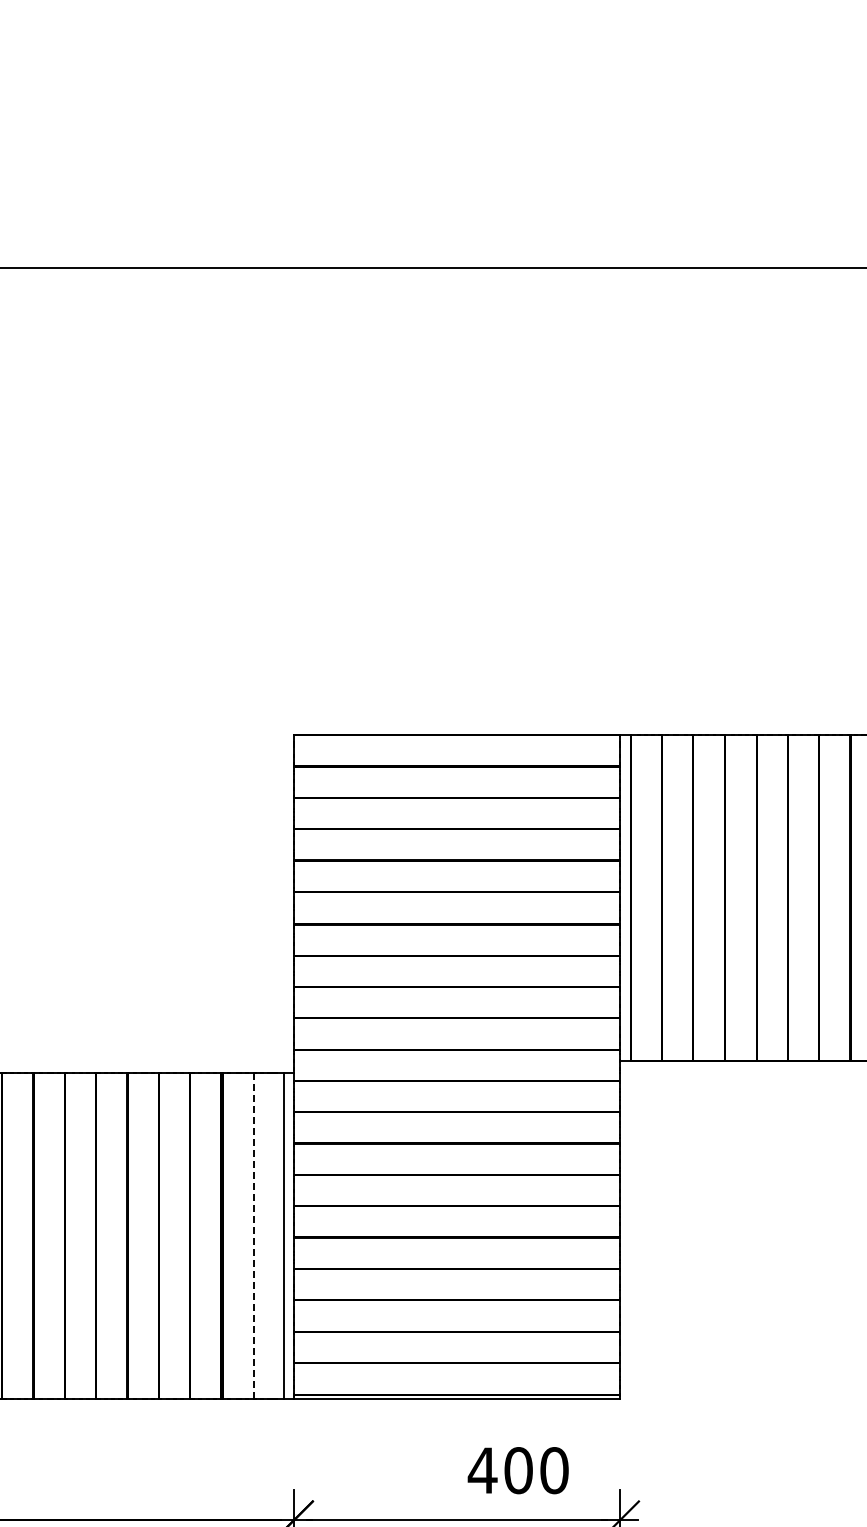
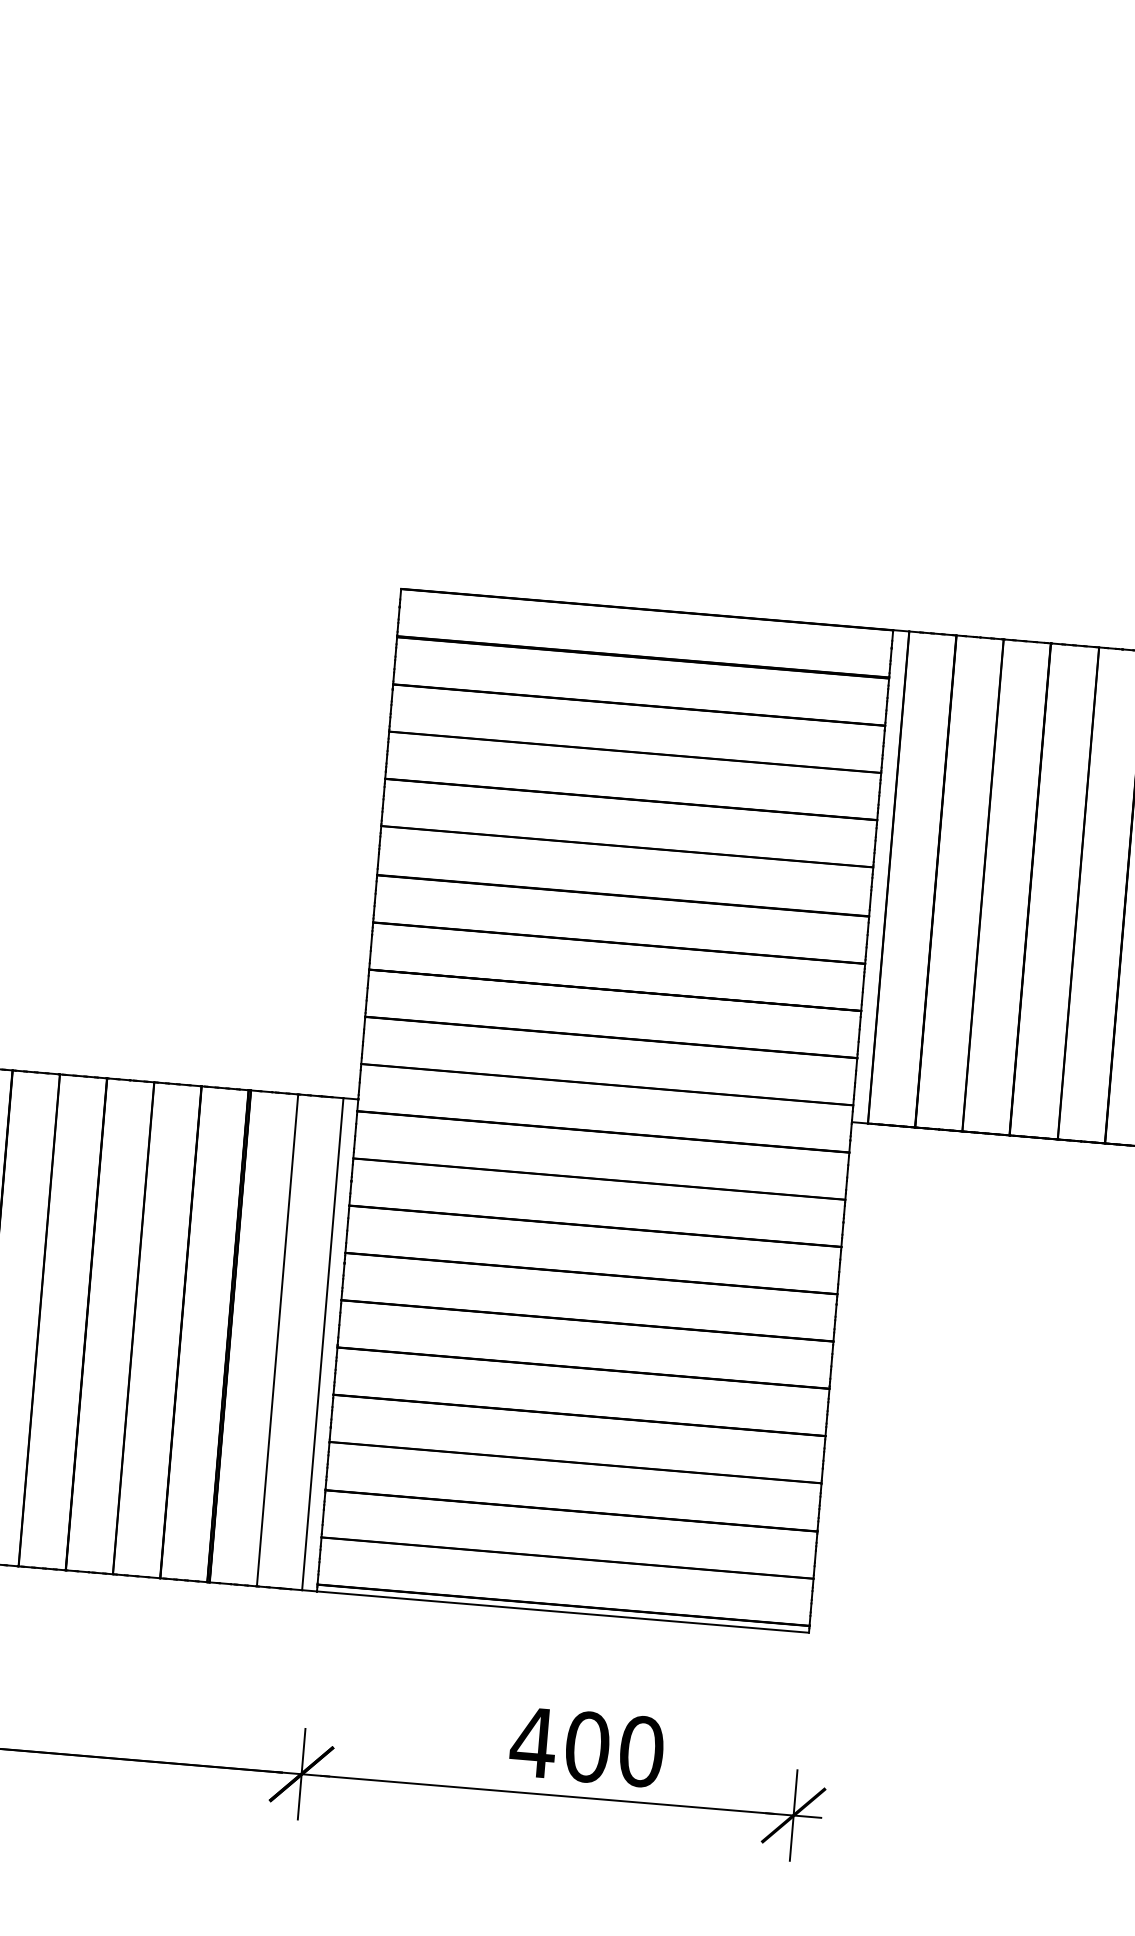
line: (254, 1236) -> (278, 1341), dashed -> solid
text: (517, 1470) -> (585, 1746), moved

